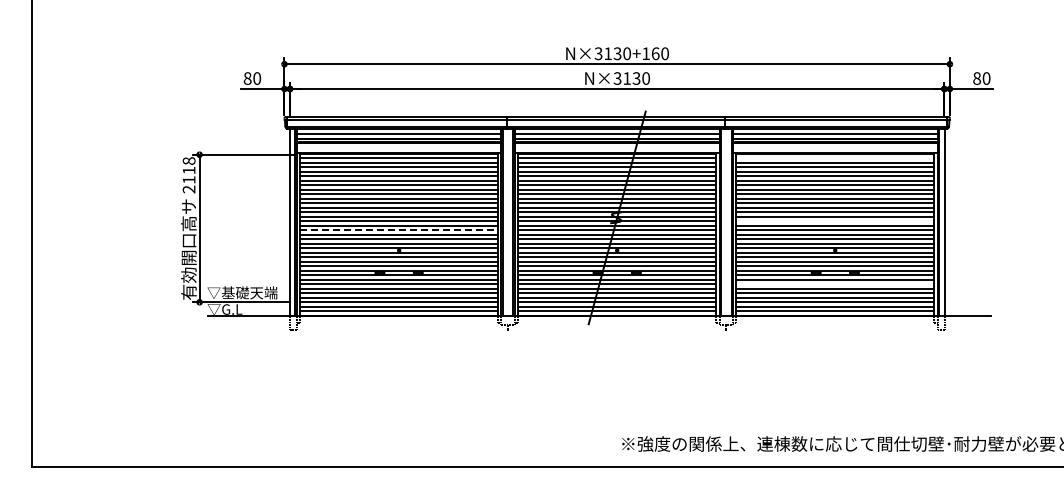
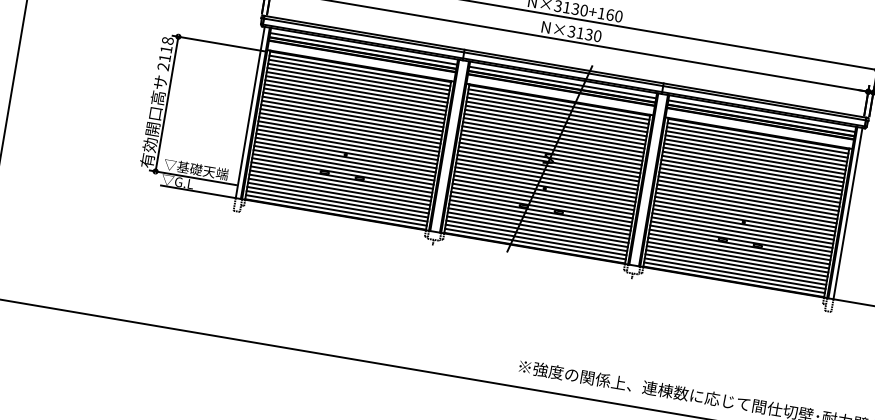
line: (835, 158) -> (758, 138), added
line: (835, 221) -> (748, 195), added
line: (399, 230) -> (349, 136), dashed -> solid
line: (835, 284) -> (738, 253), added

